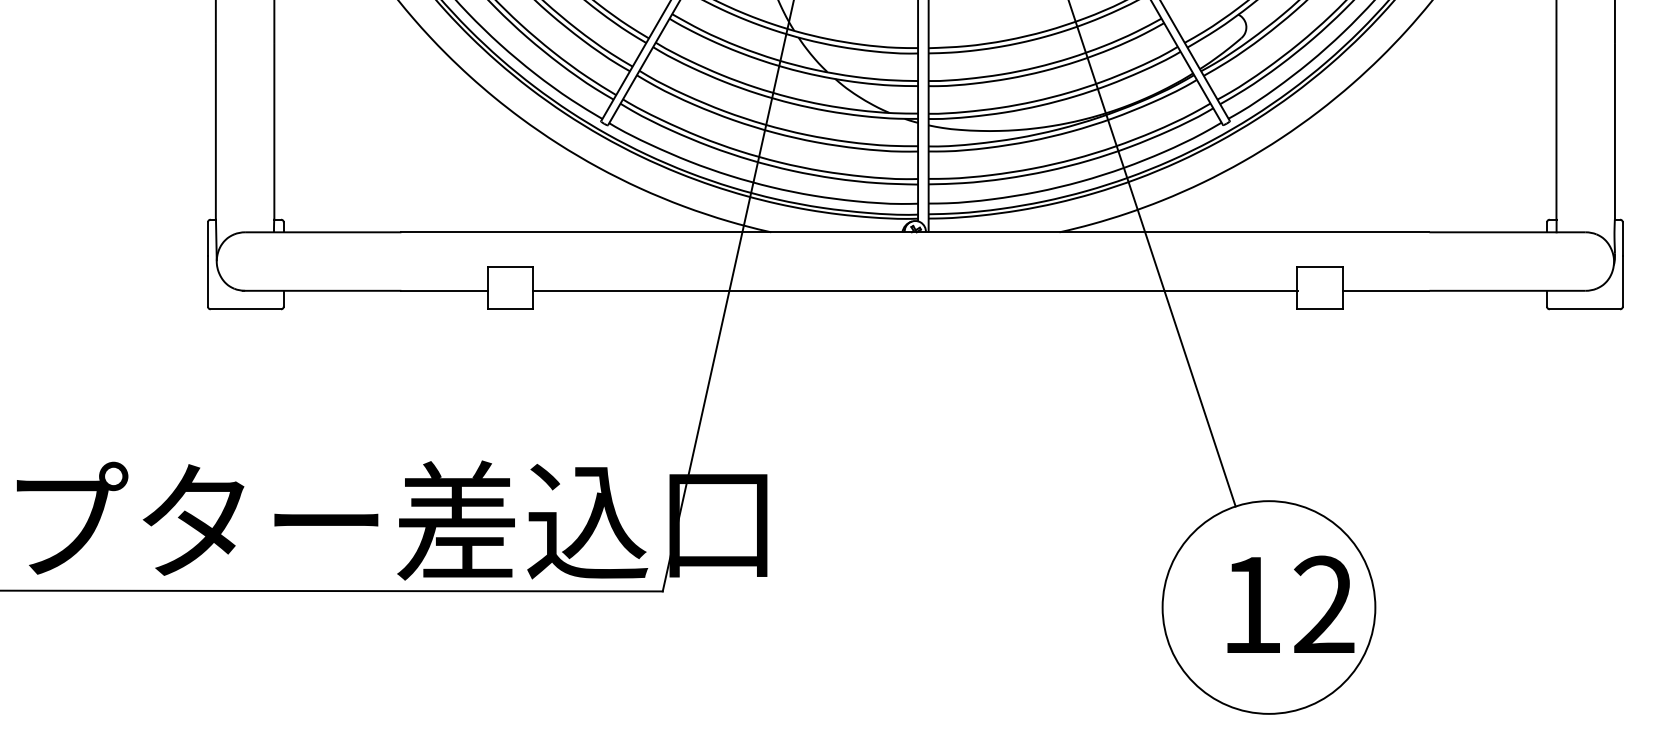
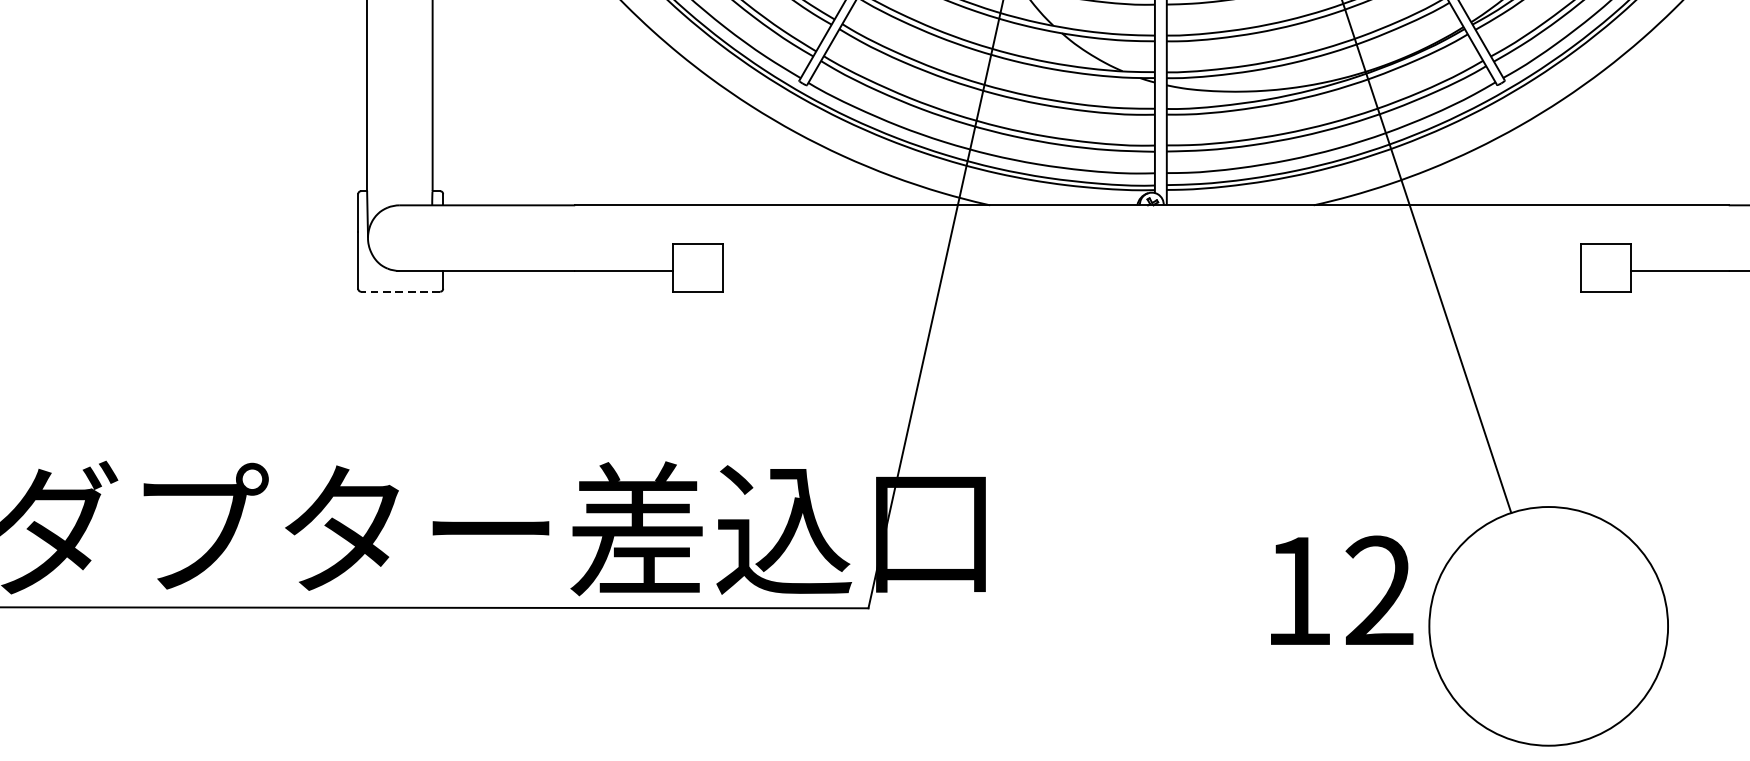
line: (915, 290) -> (1152, 270), removed
line: (245, 309) -> (400, 291), solid -> dashed
text: (1290, 603) -> (1341, 589), moved

